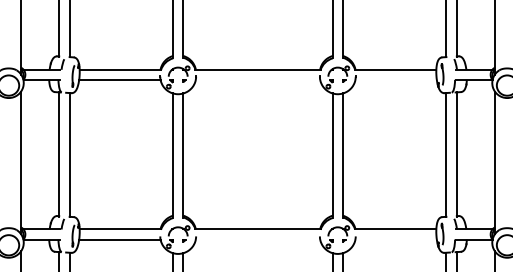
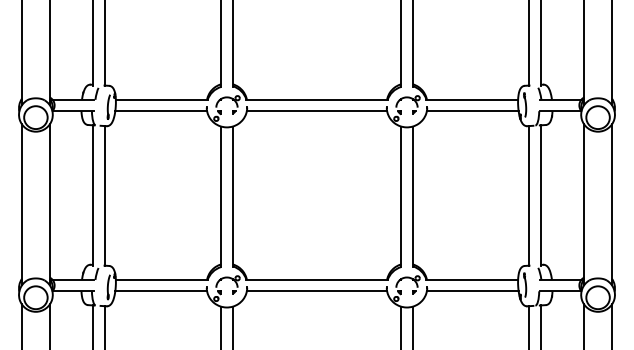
line: (257, 80) -> (316, 111), added
line: (395, 80) -> (472, 111), added
line: (257, 239) -> (316, 291), added
line: (395, 239) -> (472, 291), added

